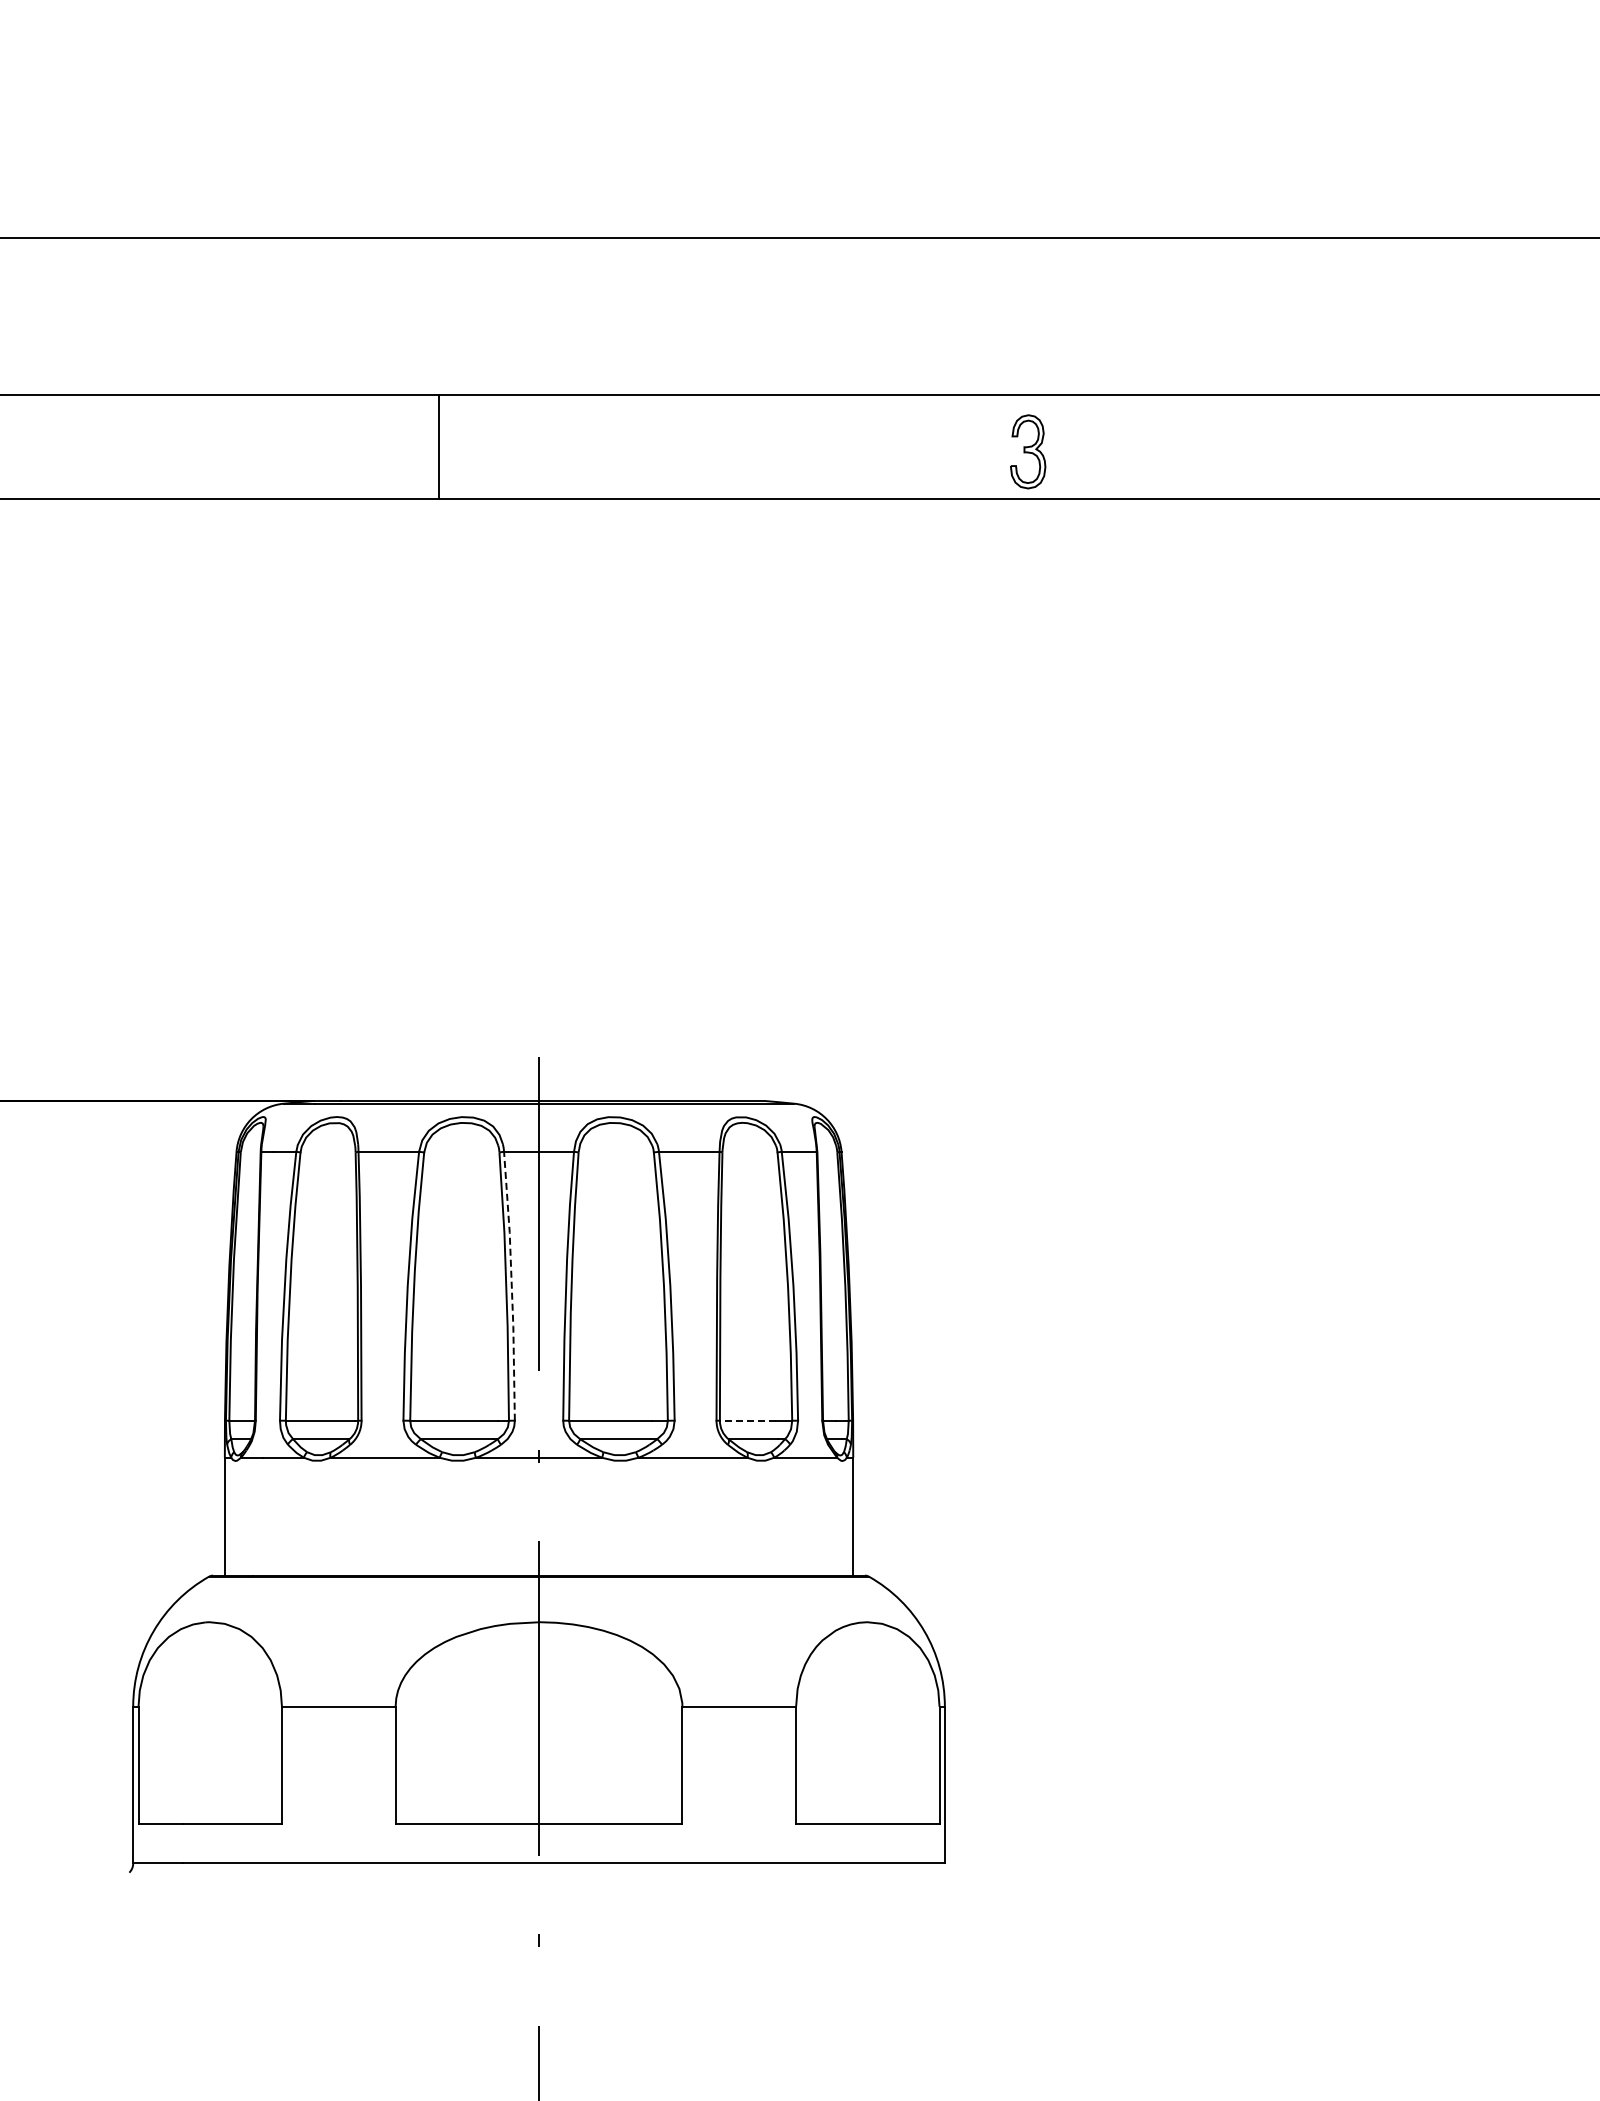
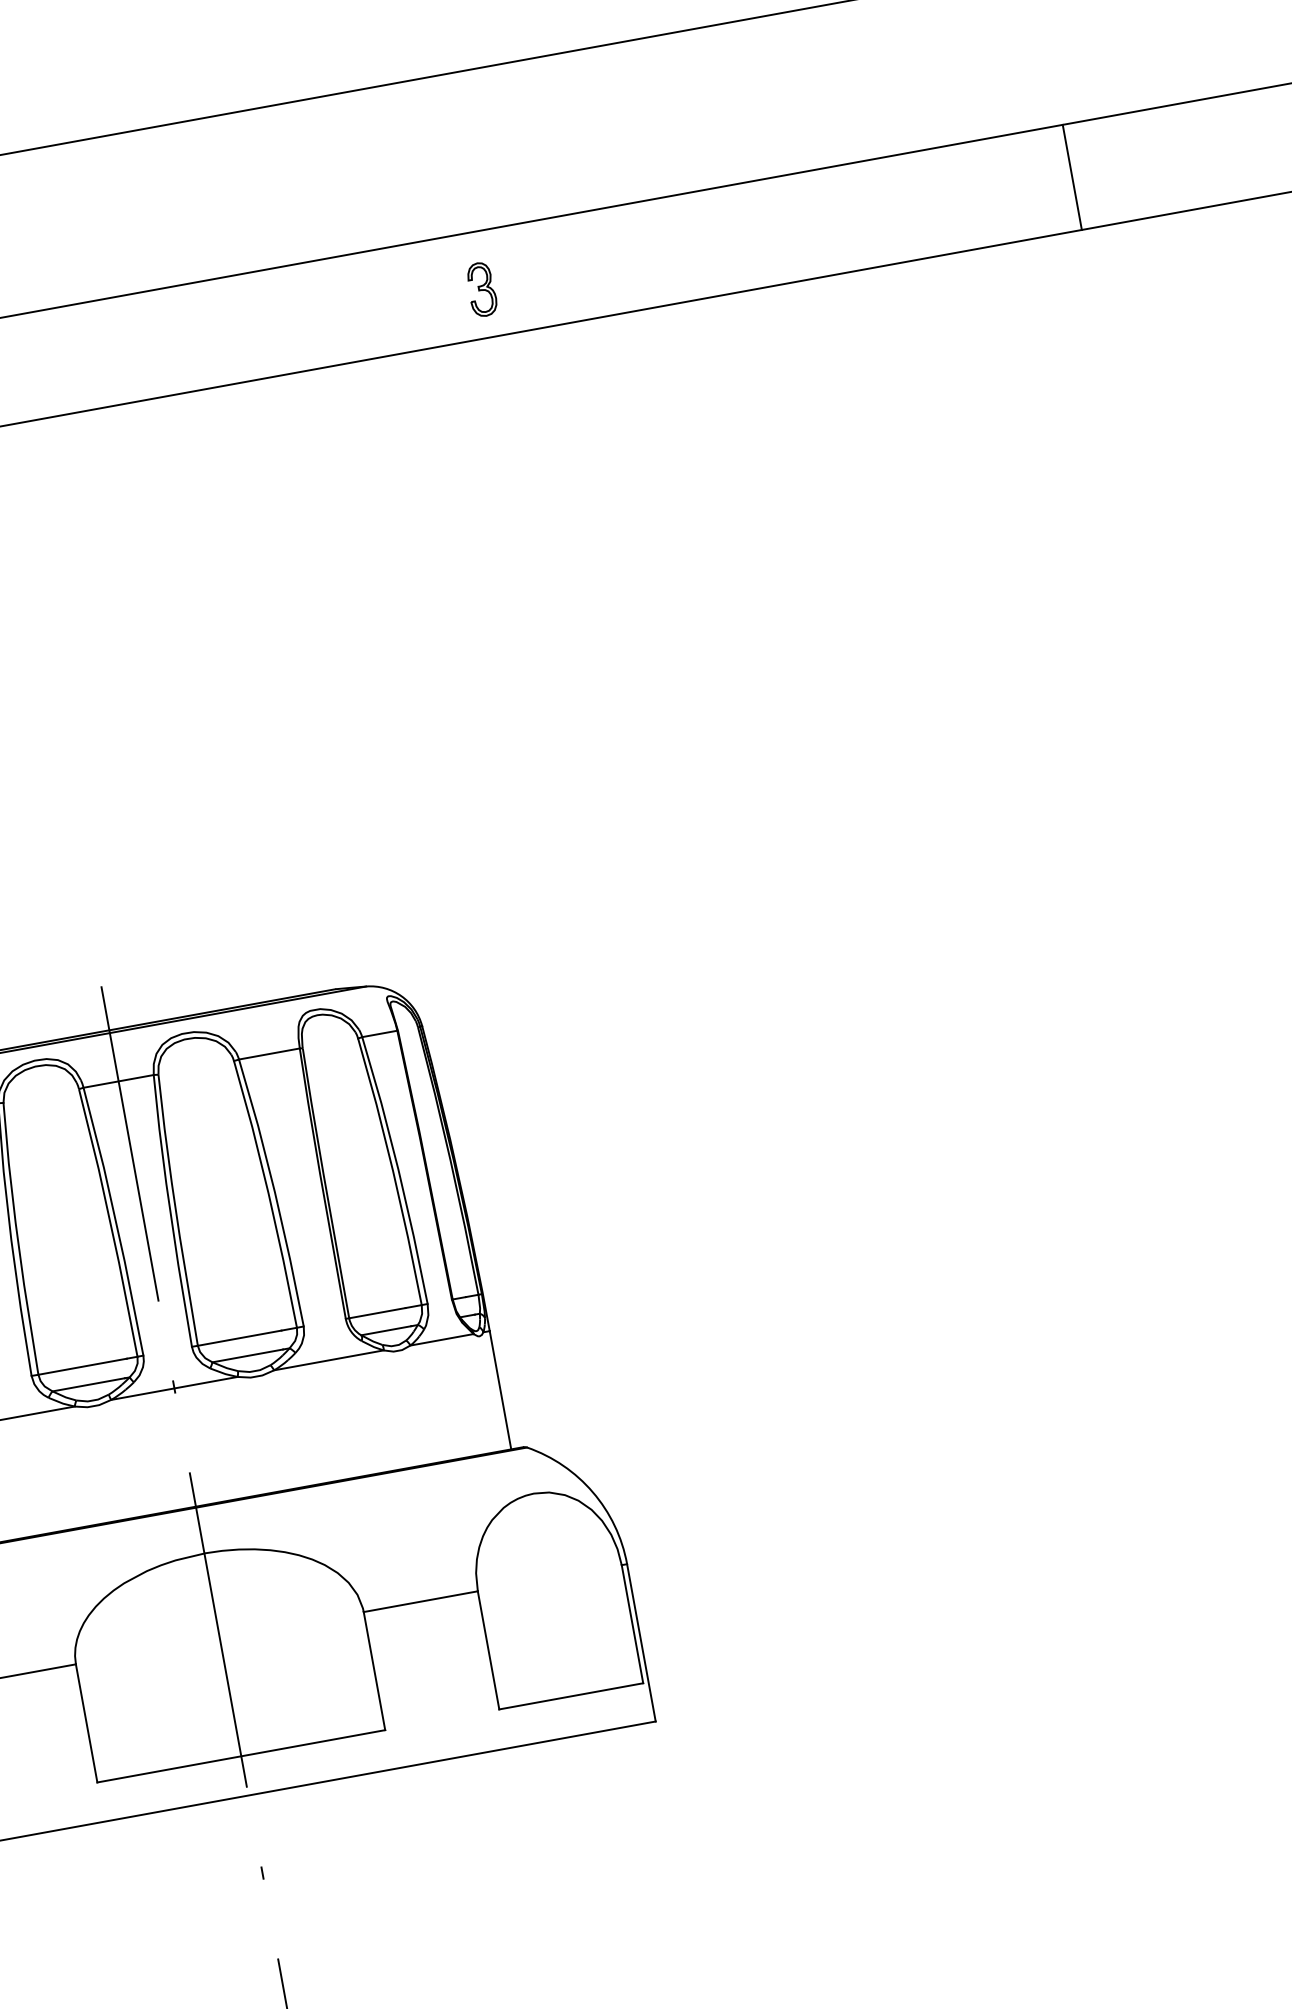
part: (1027, 451) -> (481, 289), size x0.71
line: (511, 1285) -> (115, 1220), dashed -> solid
line: (747, 1420) -> (376, 1313), dashed -> solid

